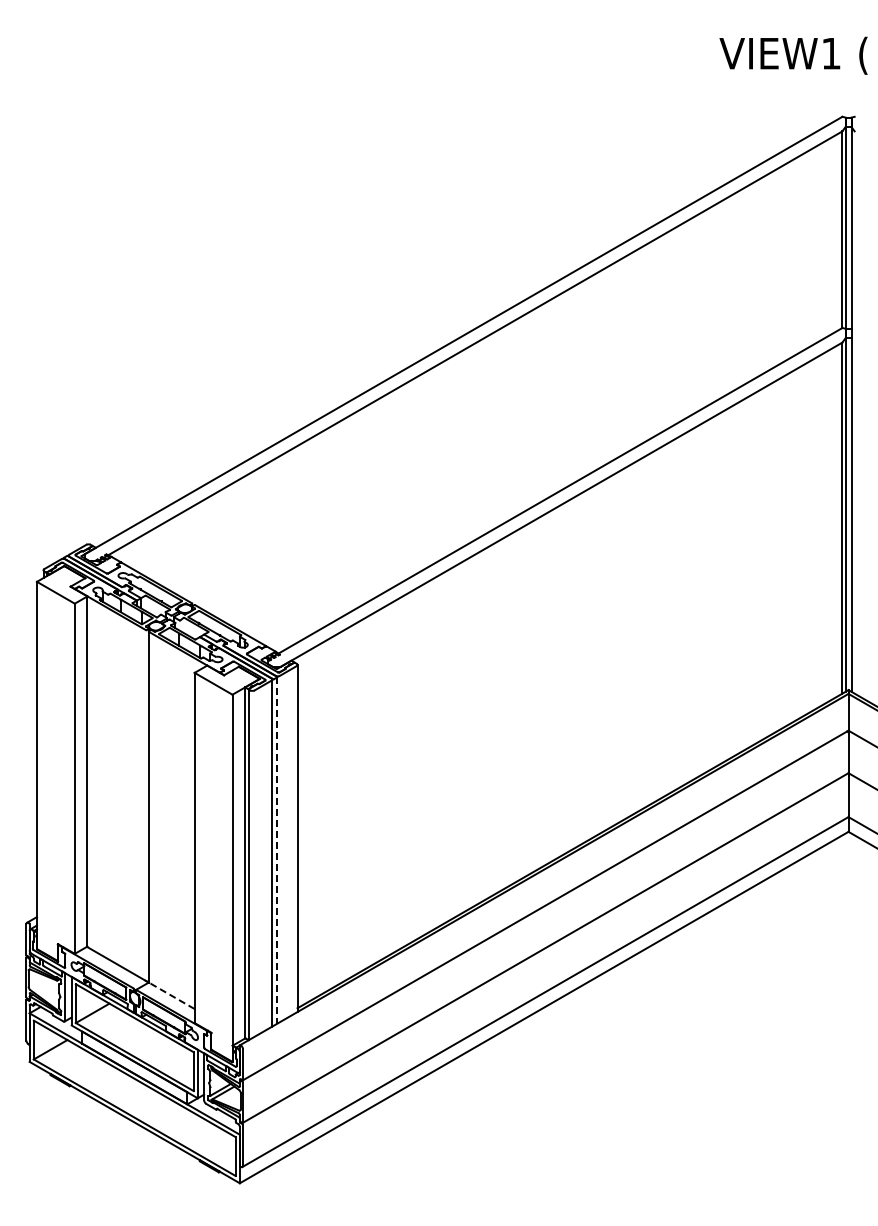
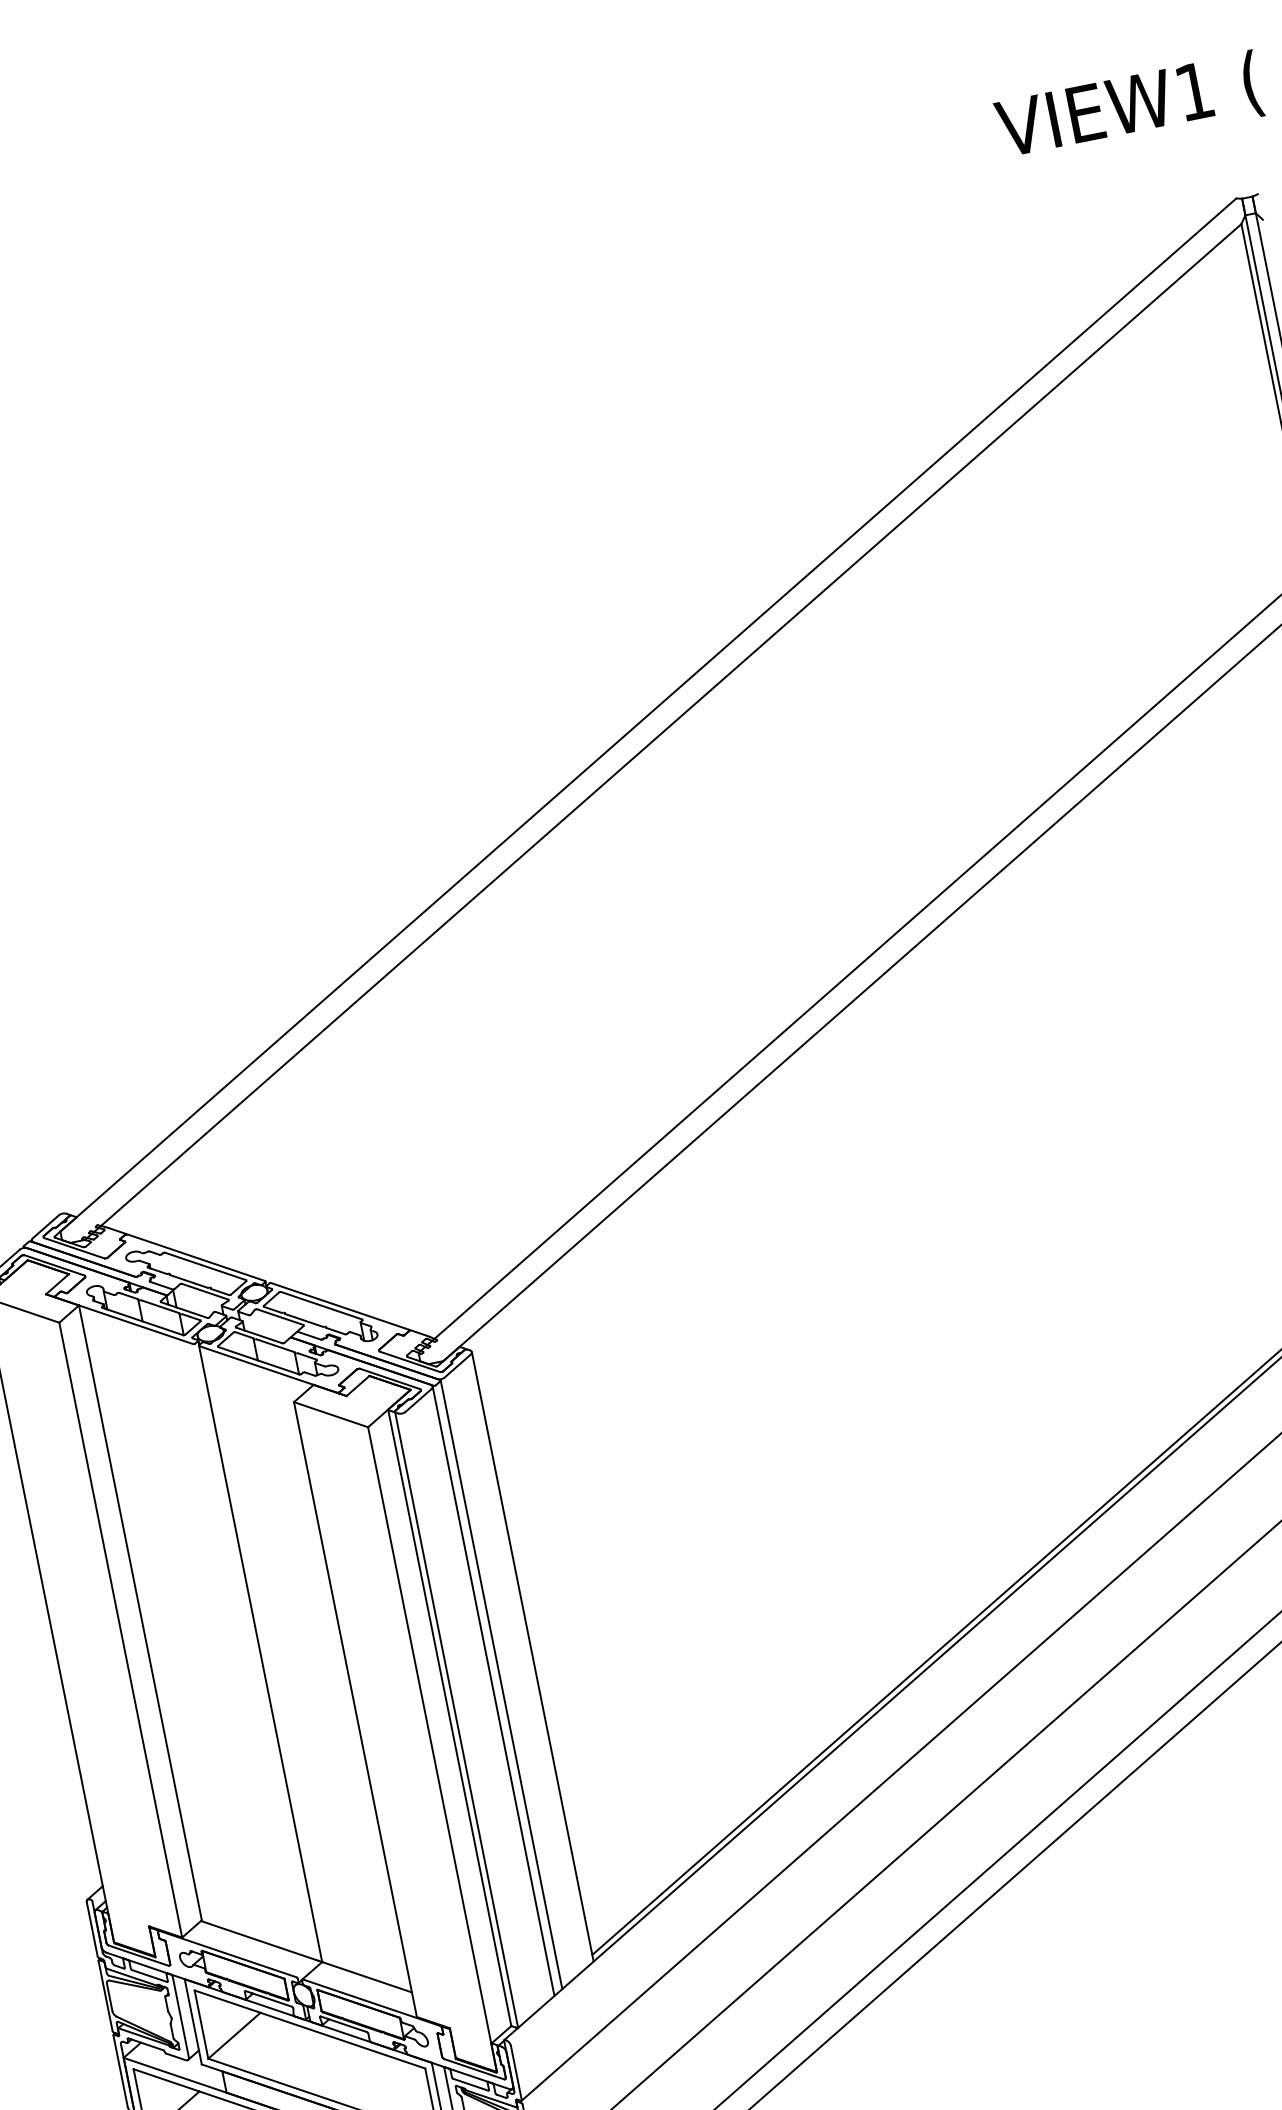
line: (277, 850) -> (501, 1684), dashed -> solid
line: (171, 995) -> (366, 1976), dashed -> solid

